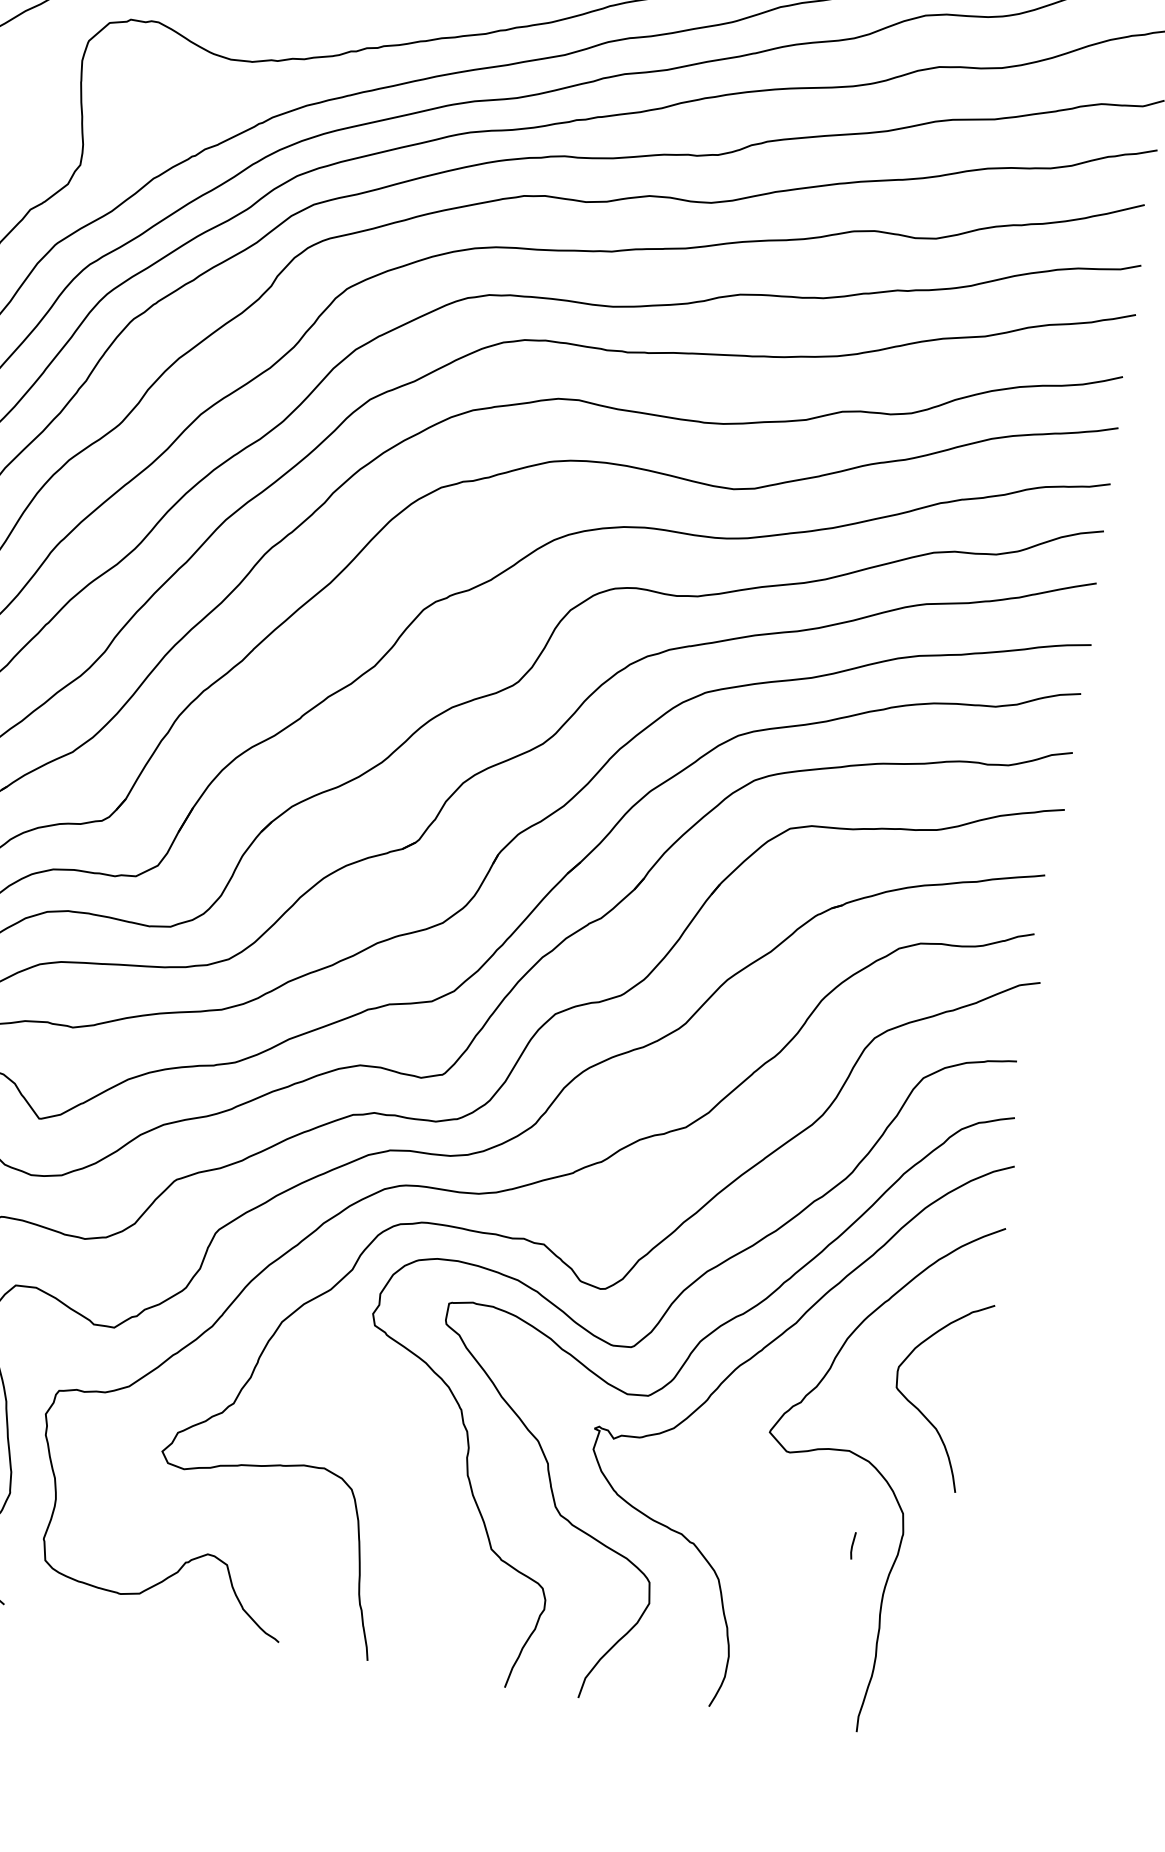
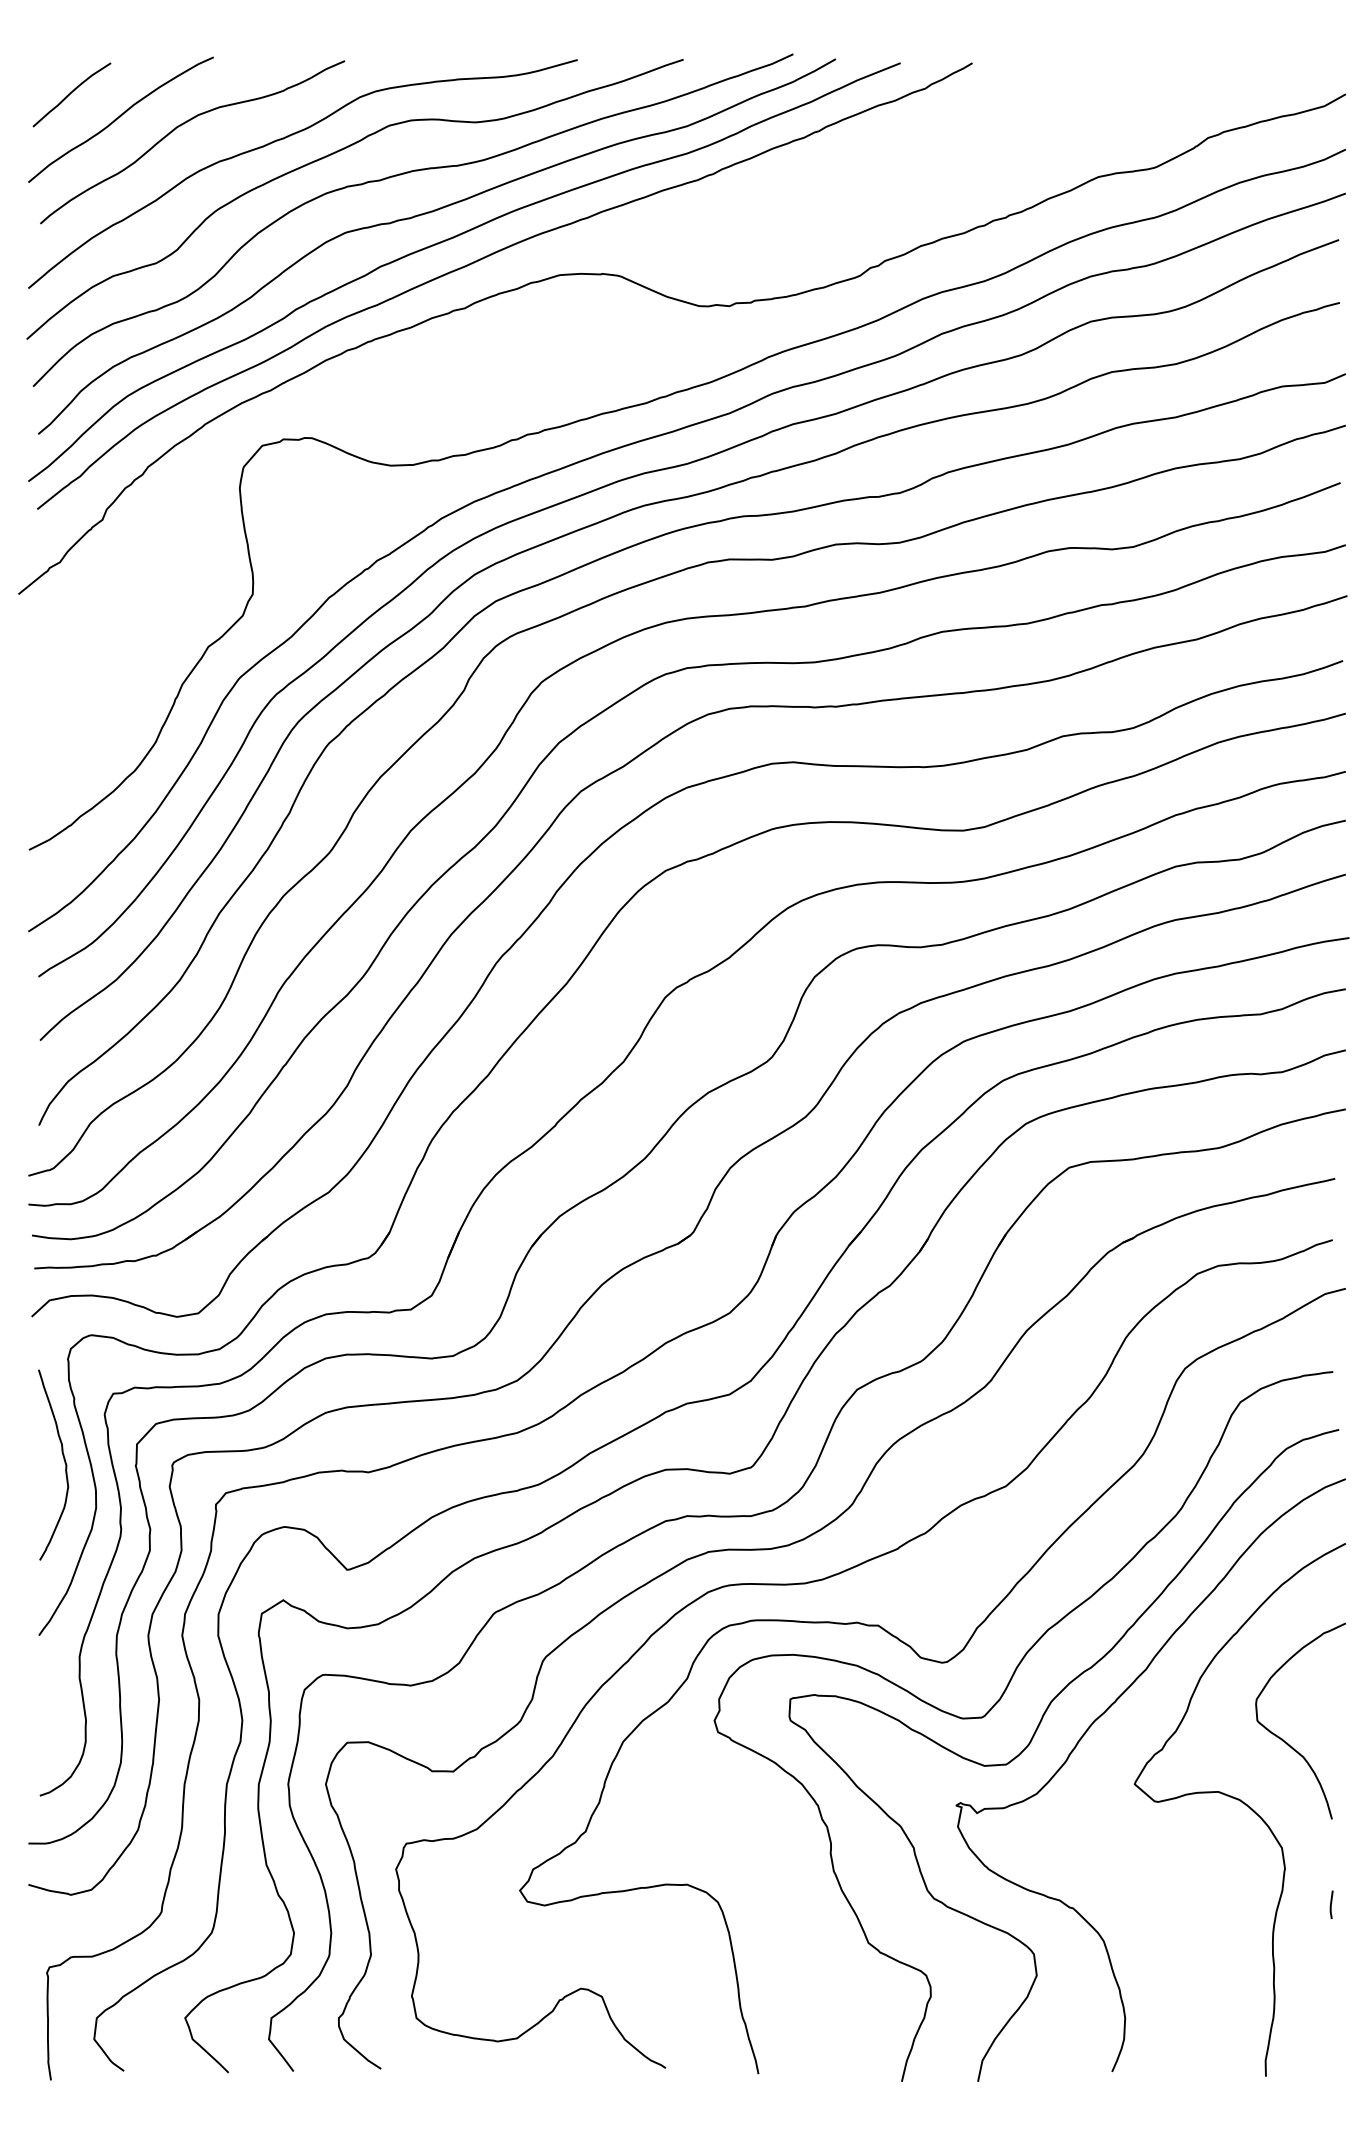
line: (852, 1545) -> (1331, 1904), moved

